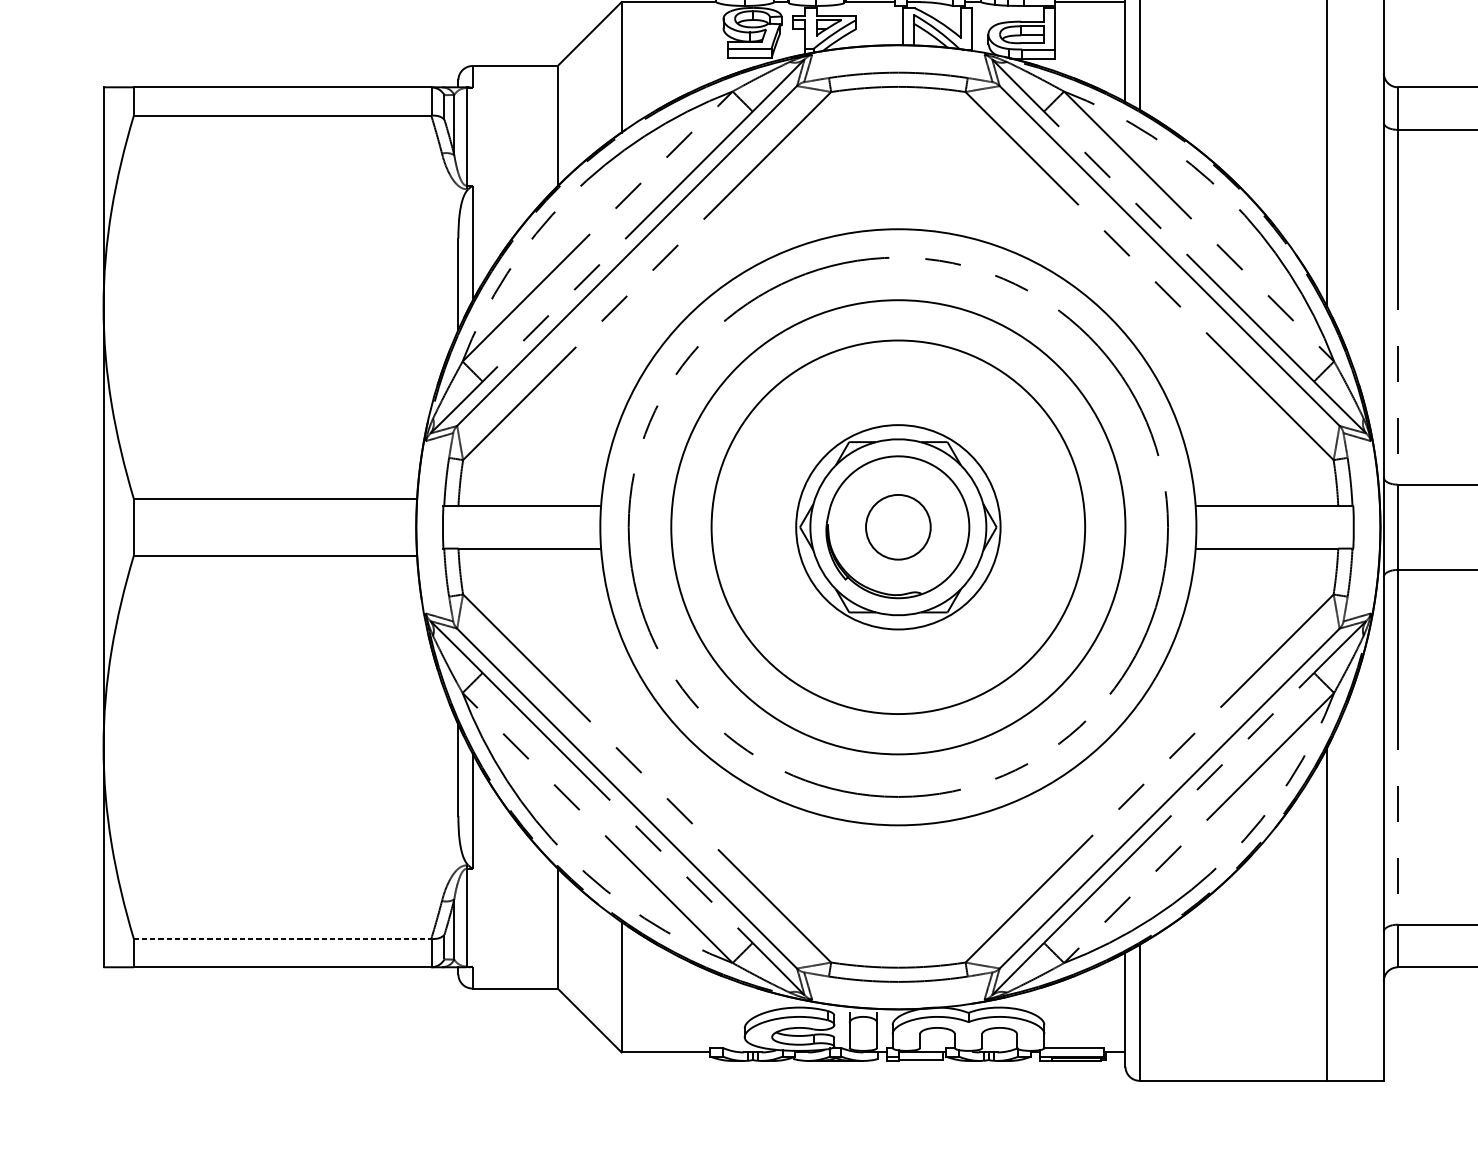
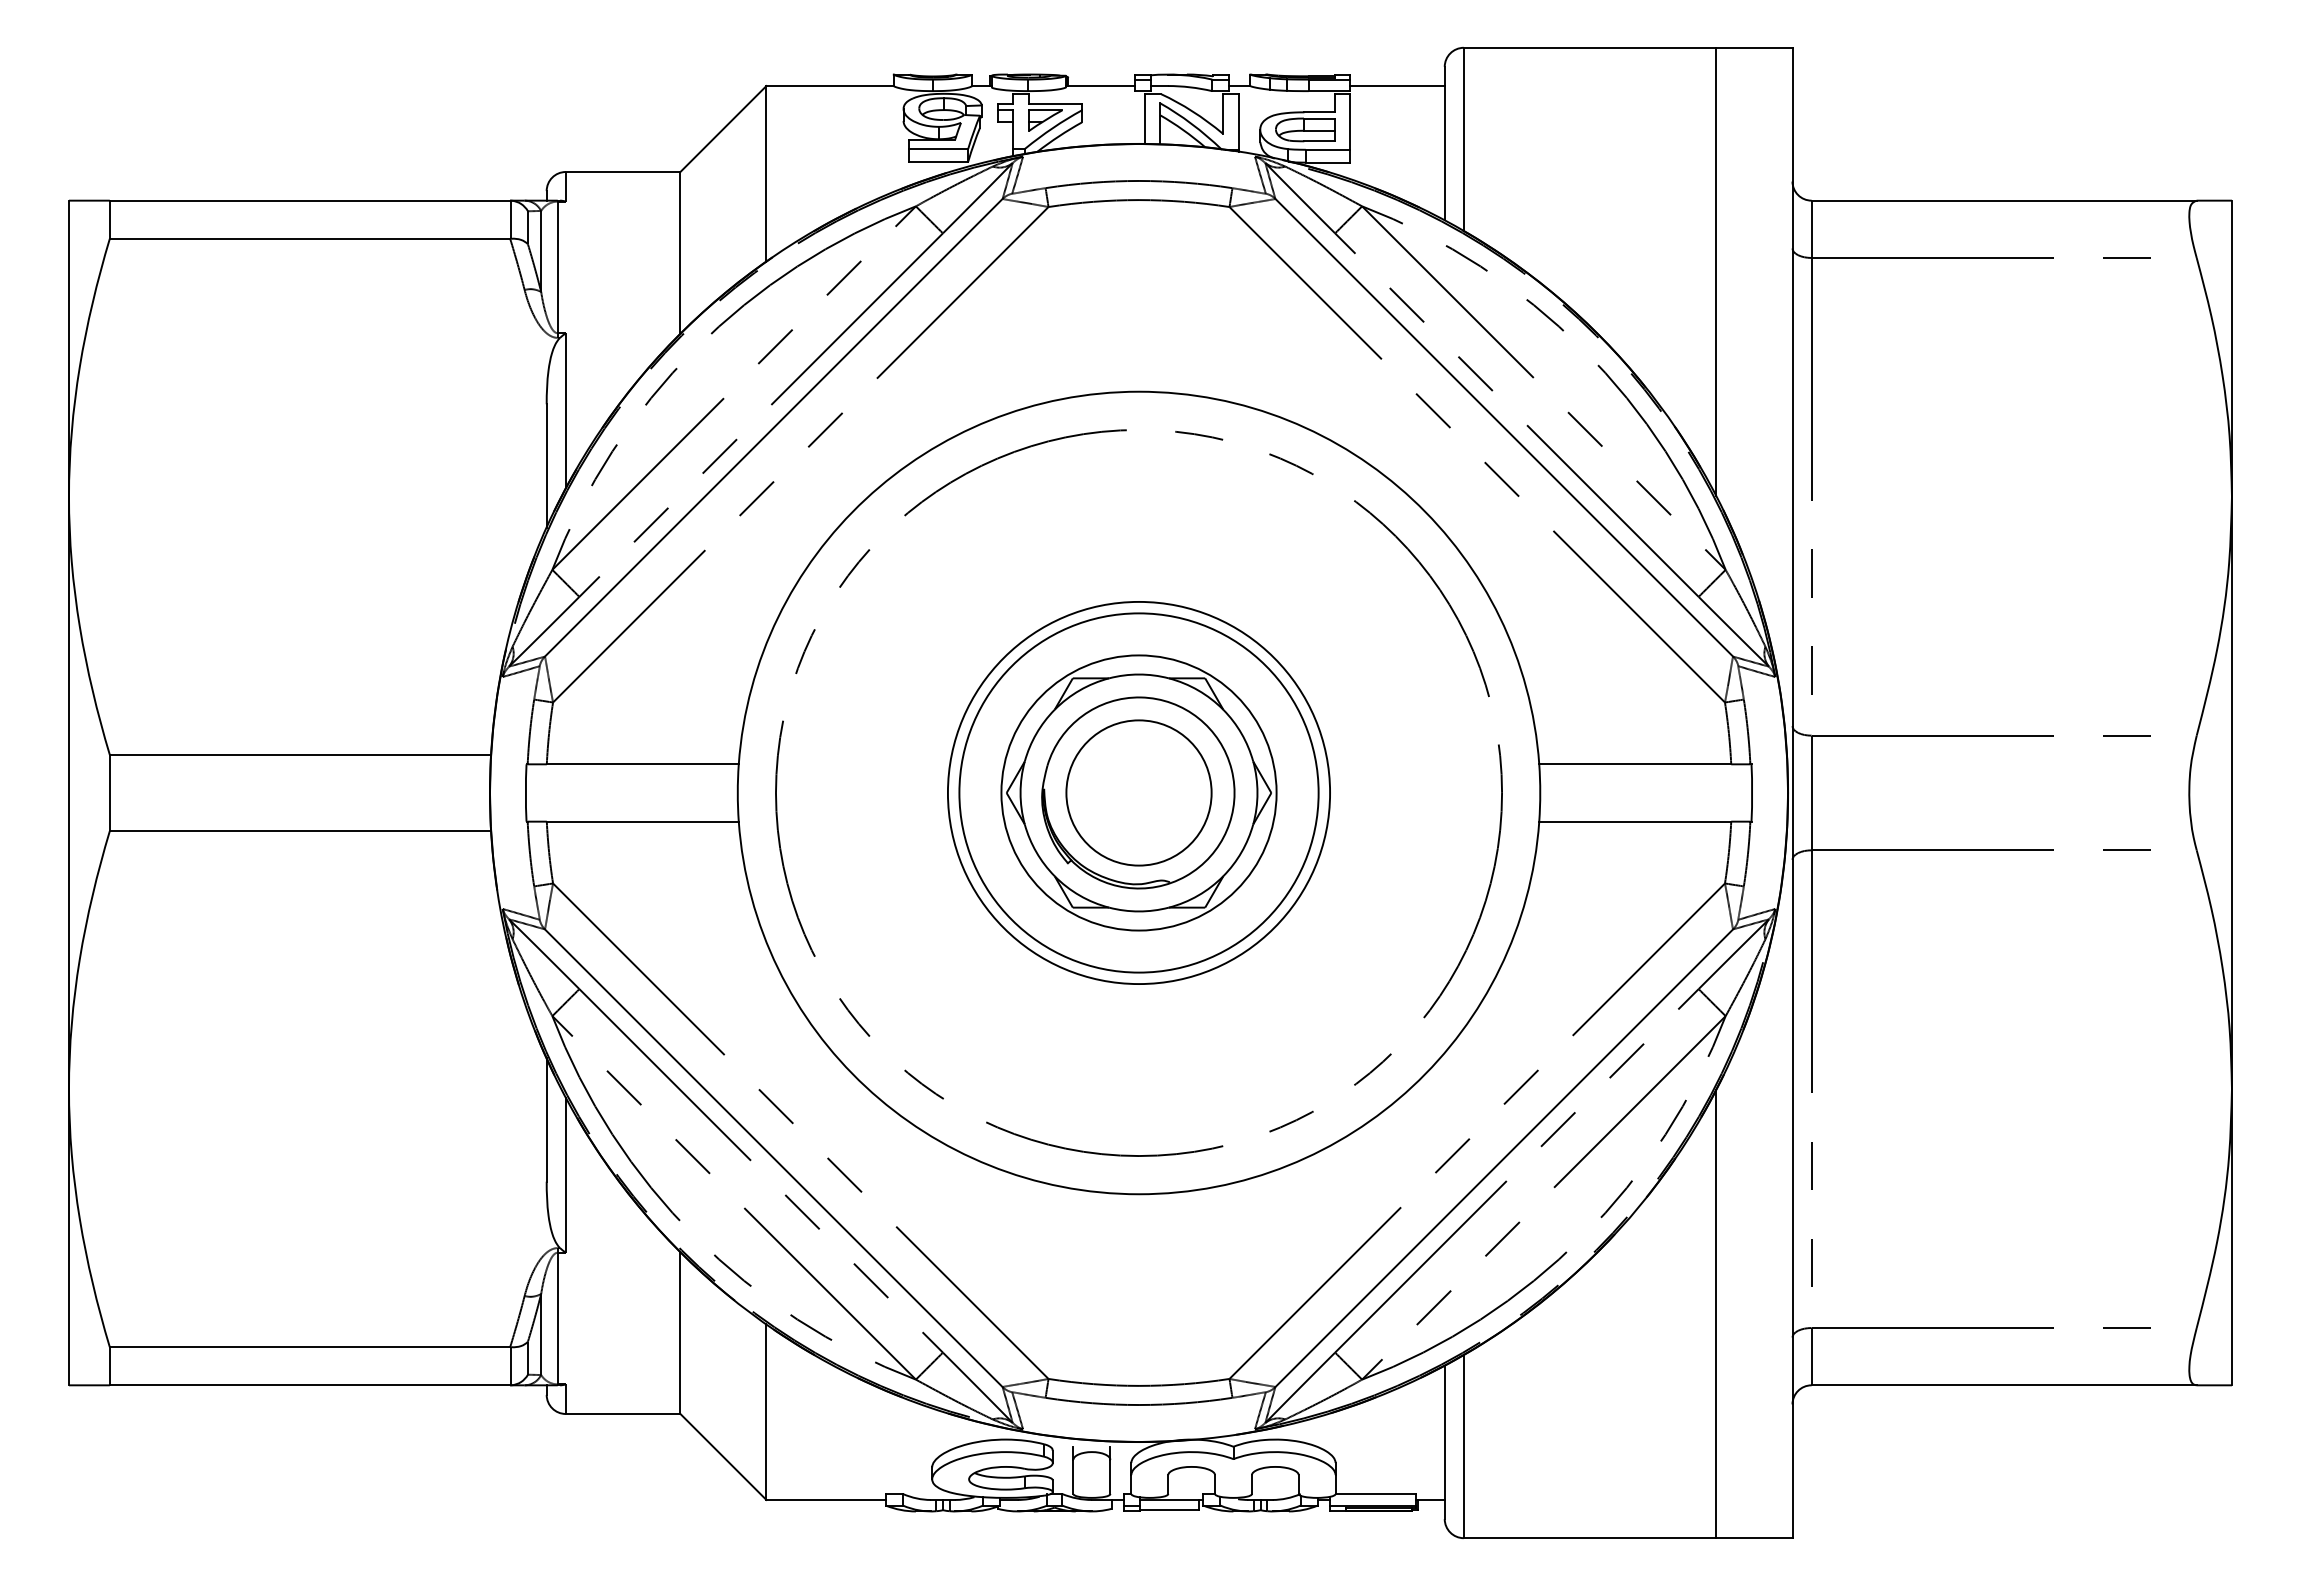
circle: (897, 526) -> (1138, 792), size x0.62
circle: (897, 526) -> (1138, 792), size x0.71
circle: (897, 526) -> (1138, 792), size x1.67
line: (282, 939) -> (310, 1347), dashed -> solid

